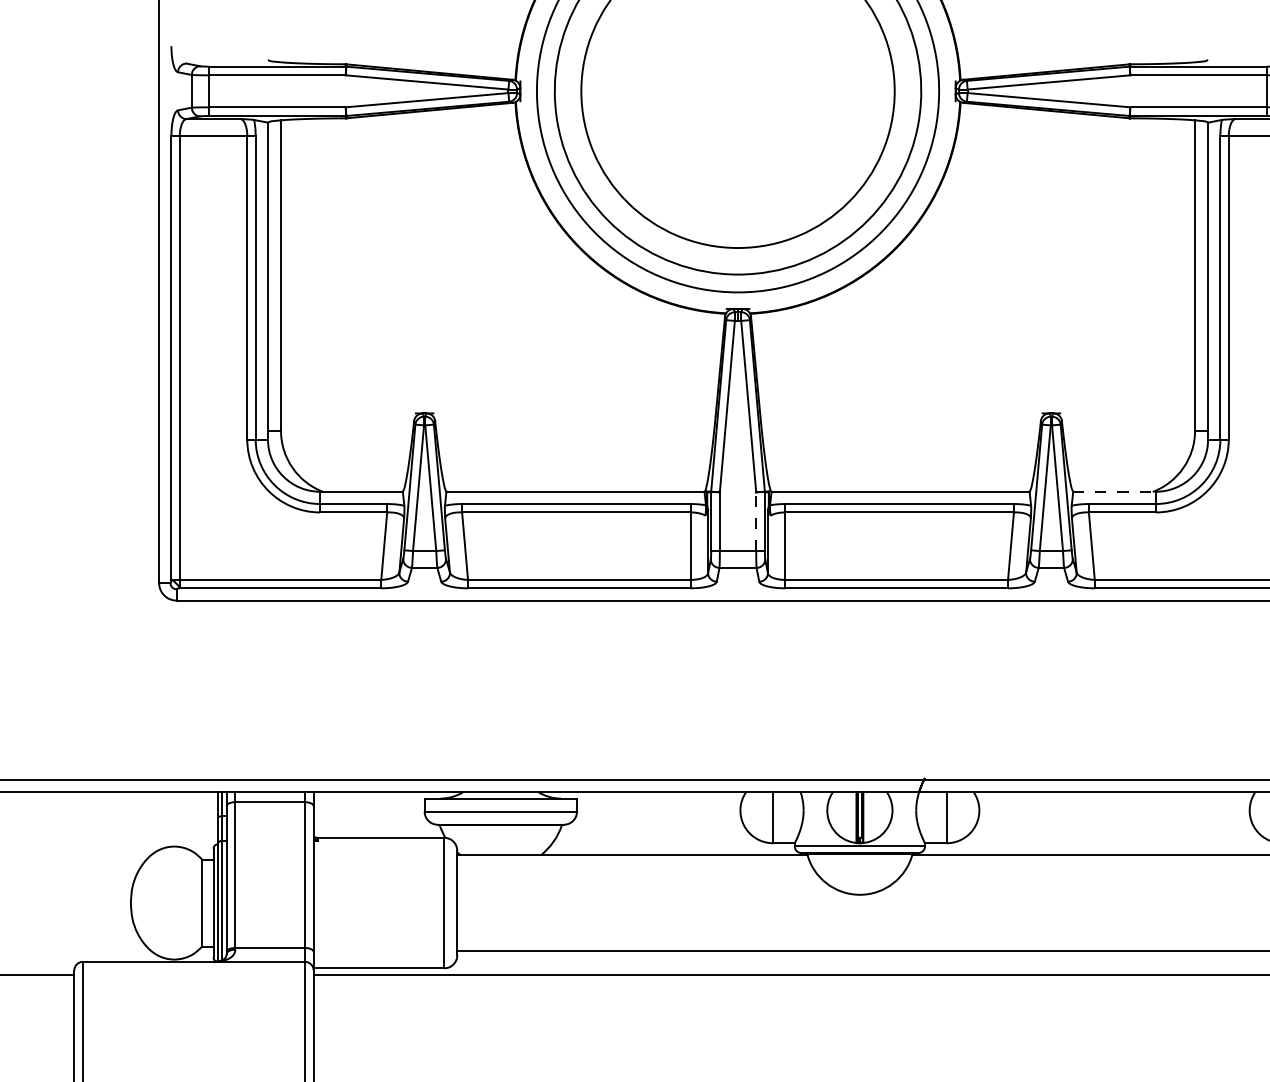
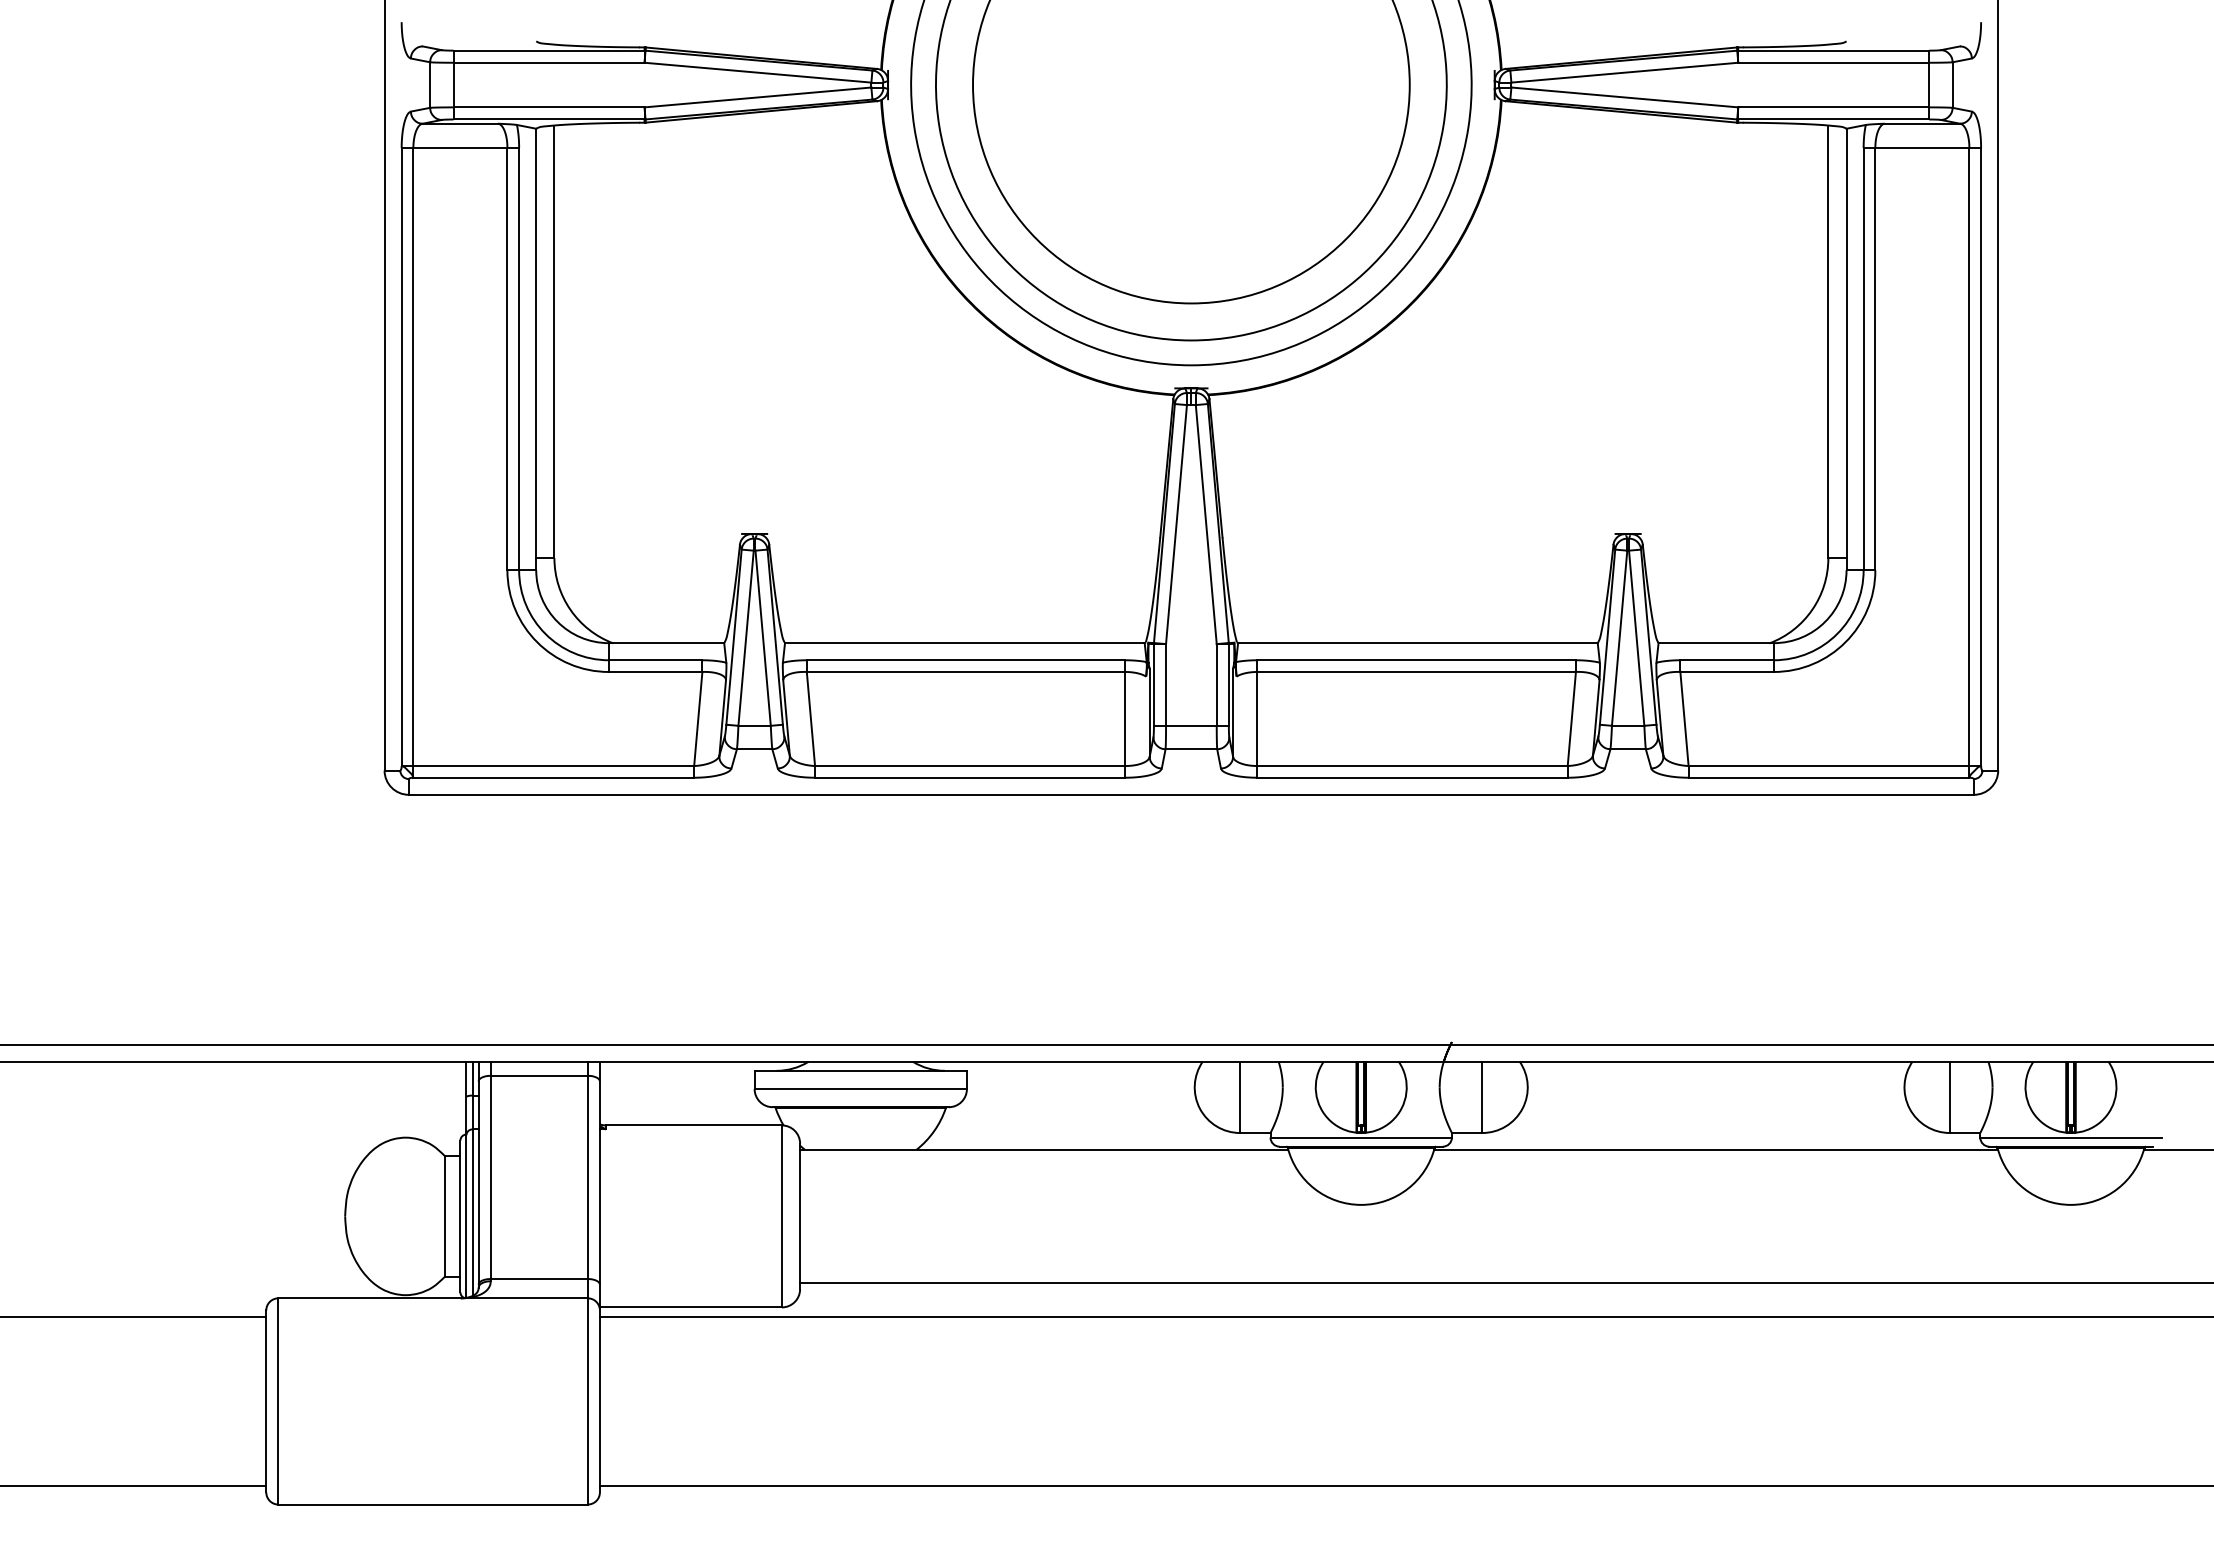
line: (1114, 492) -> (1716, 643), dashed -> solid
line: (756, 521) -> (1216, 684), dashed -> solid

